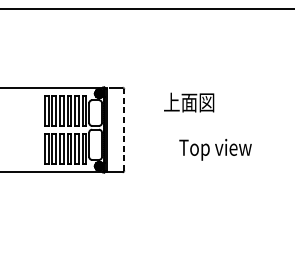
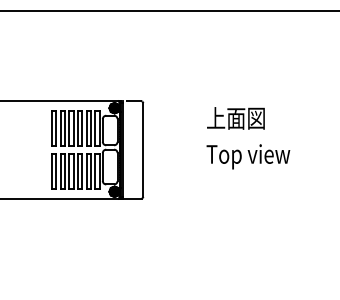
text: (188, 102) -> (235, 118), moved
line: (124, 130) -> (143, 150), dashed -> solid
text: (215, 149) -> (248, 156), moved

